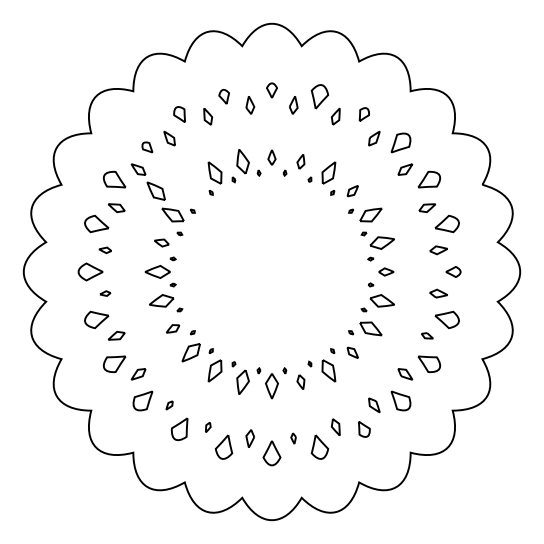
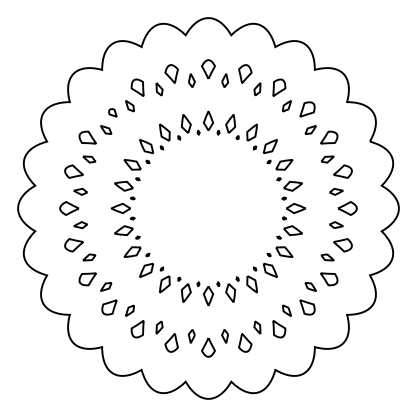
part: (271, 90) -> (208, 69), size x1.67
part: (224, 96) -> (172, 73), size x1.67
part: (179, 114) -> (137, 87), size x1.43
part: (364, 114) -> (279, 87), size x1.67
part: (271, 157) -> (208, 120), size x1.67
part: (300, 161) -> (230, 123), size x1.67
part: (155, 190) -> (145, 145), moved
part: (352, 190) -> (270, 145), size x1.67
part: (161, 242) -> (123, 185), size x1.67
part: (105, 250) -> (80, 192), size x1.43
part: (386, 271) -> (296, 208), size x1.67
part: (453, 271) -> (347, 208), size x1.67
part: (105, 293) -> (80, 224), size x1.67
part: (172, 328) -> (132, 251), size x1.67
part: (427, 335) -> (327, 257), size x1.43
part: (352, 352) -> (270, 270), size x1.67
part: (300, 381) -> (230, 292), size x1.67
part: (169, 405) -> (129, 310), size x1.67
part: (208, 427) -> (159, 327), size x1.67
part: (364, 429) -> (279, 329), size x1.43
part: (293, 438) -> (224, 336), size x1.67

